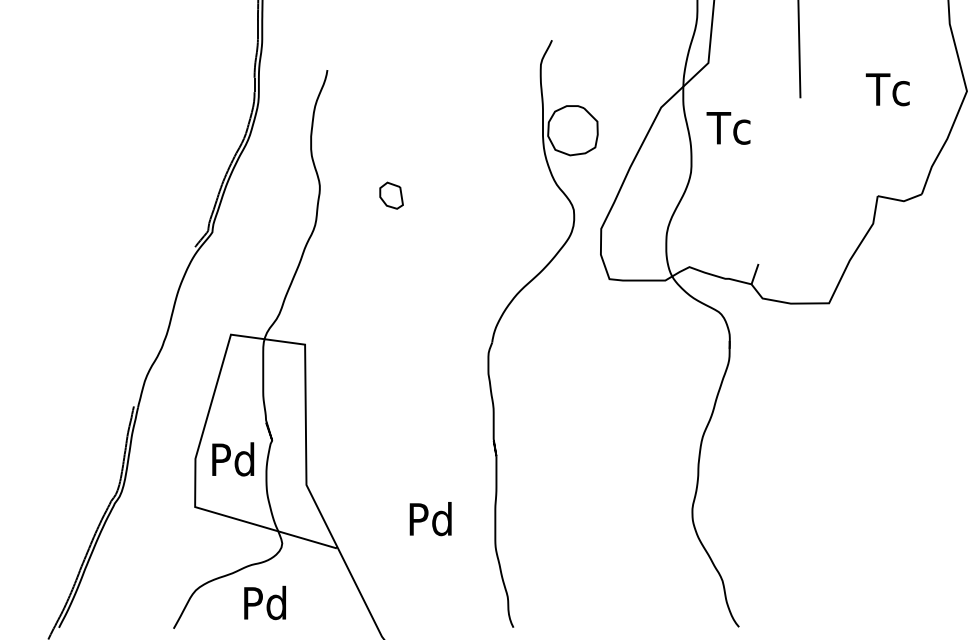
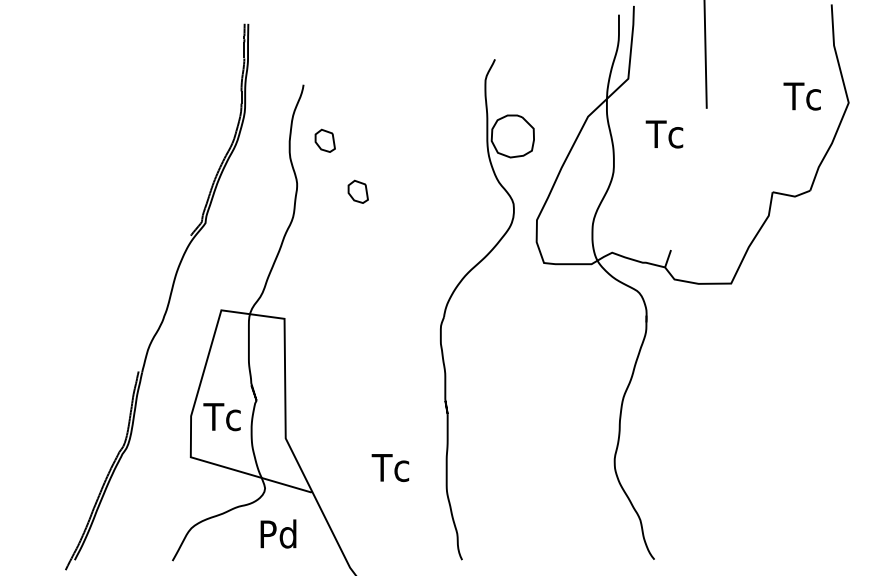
text: (886, 89) -> (801, 96), moved
text: (728, 128) -> (664, 134), moved
part: (351, 135) -> (324, 140), added
text: (232, 459) -> (222, 416), Pd -> Tc
text: (429, 519) -> (390, 467), Pd -> Tc
text: (265, 602) -> (278, 533), moved

